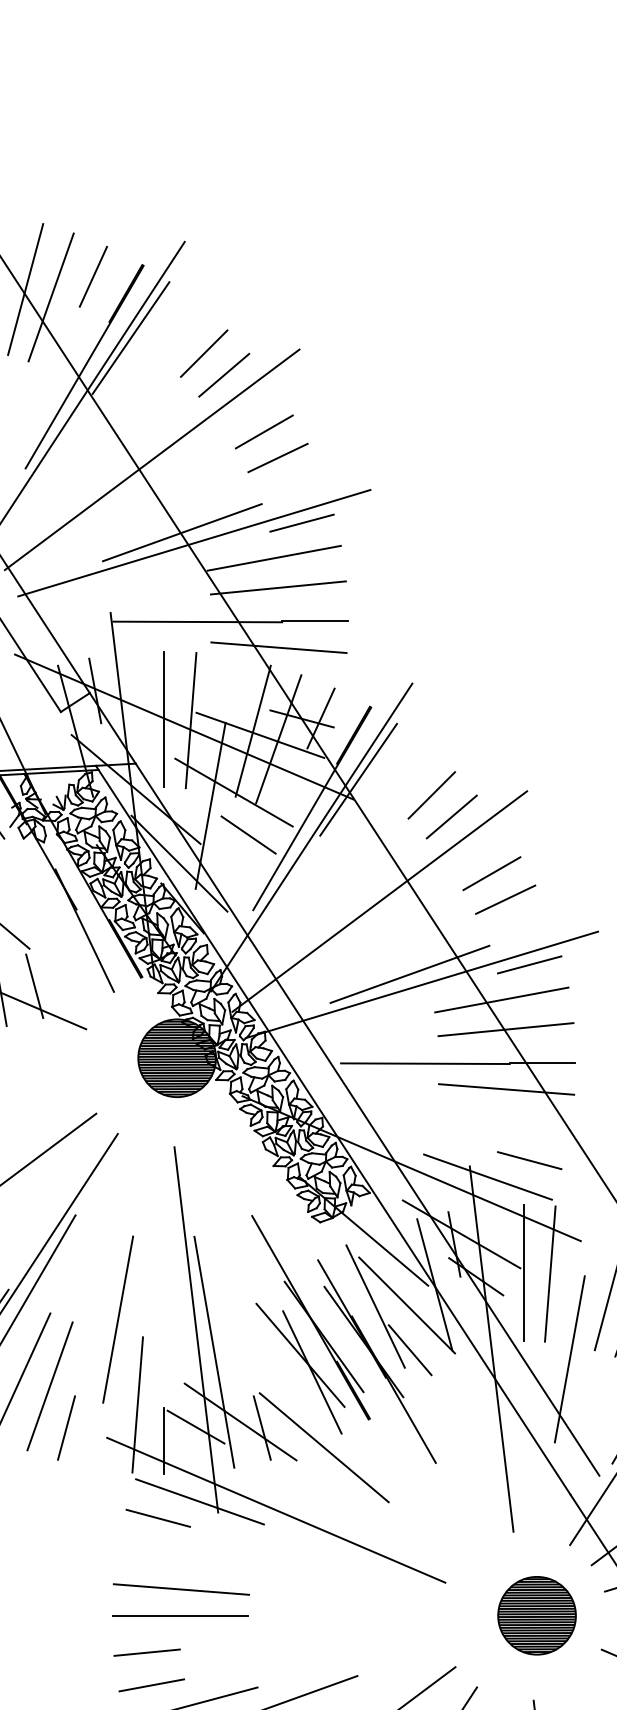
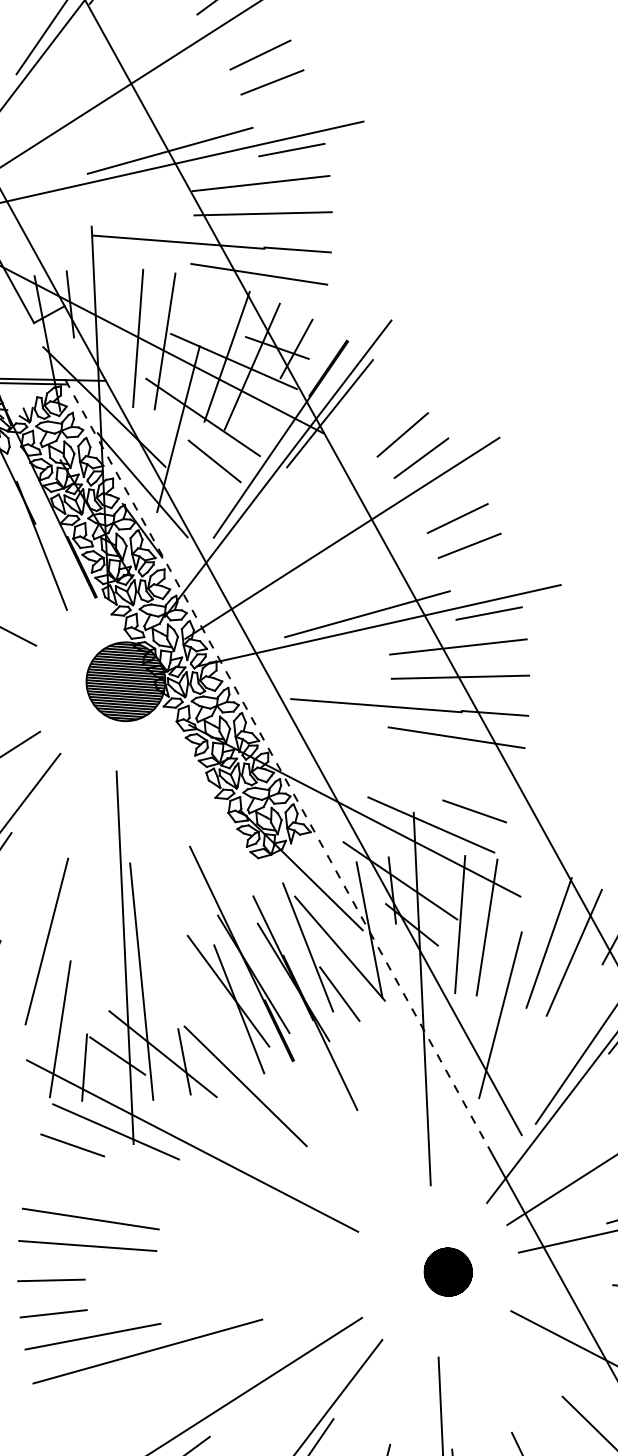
line: (333, 1130) -> (278, 766), solid -> dashed
part: (536, 1615) -> (447, 1271), size x0.6

